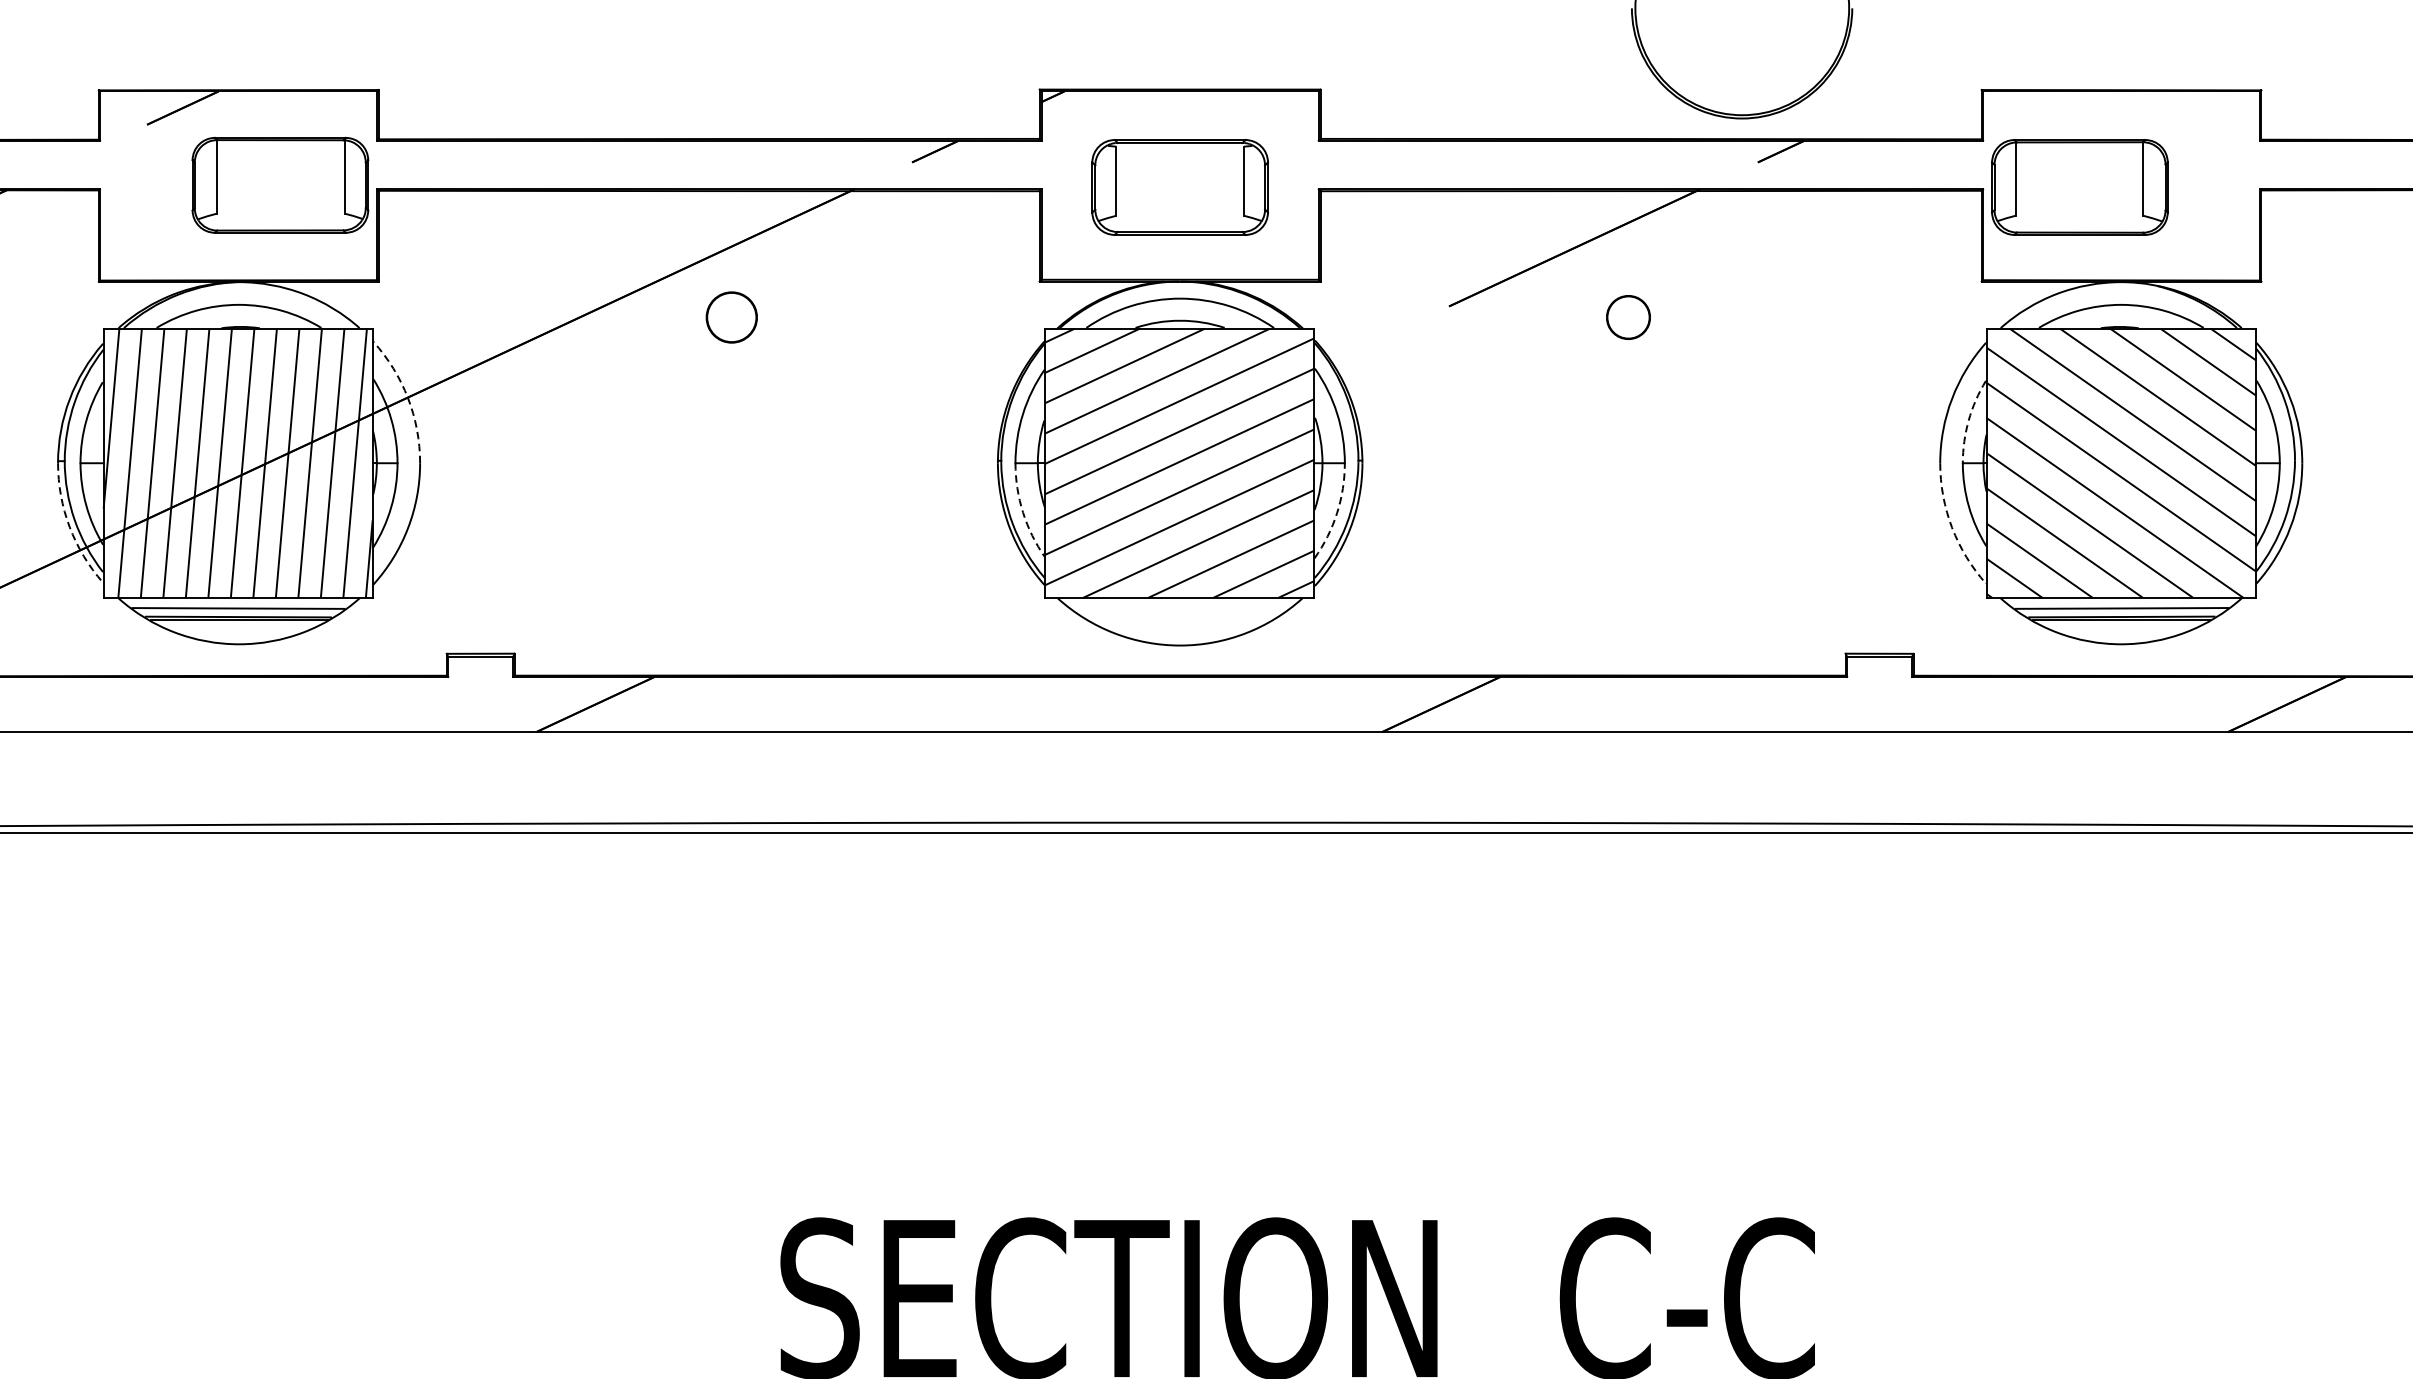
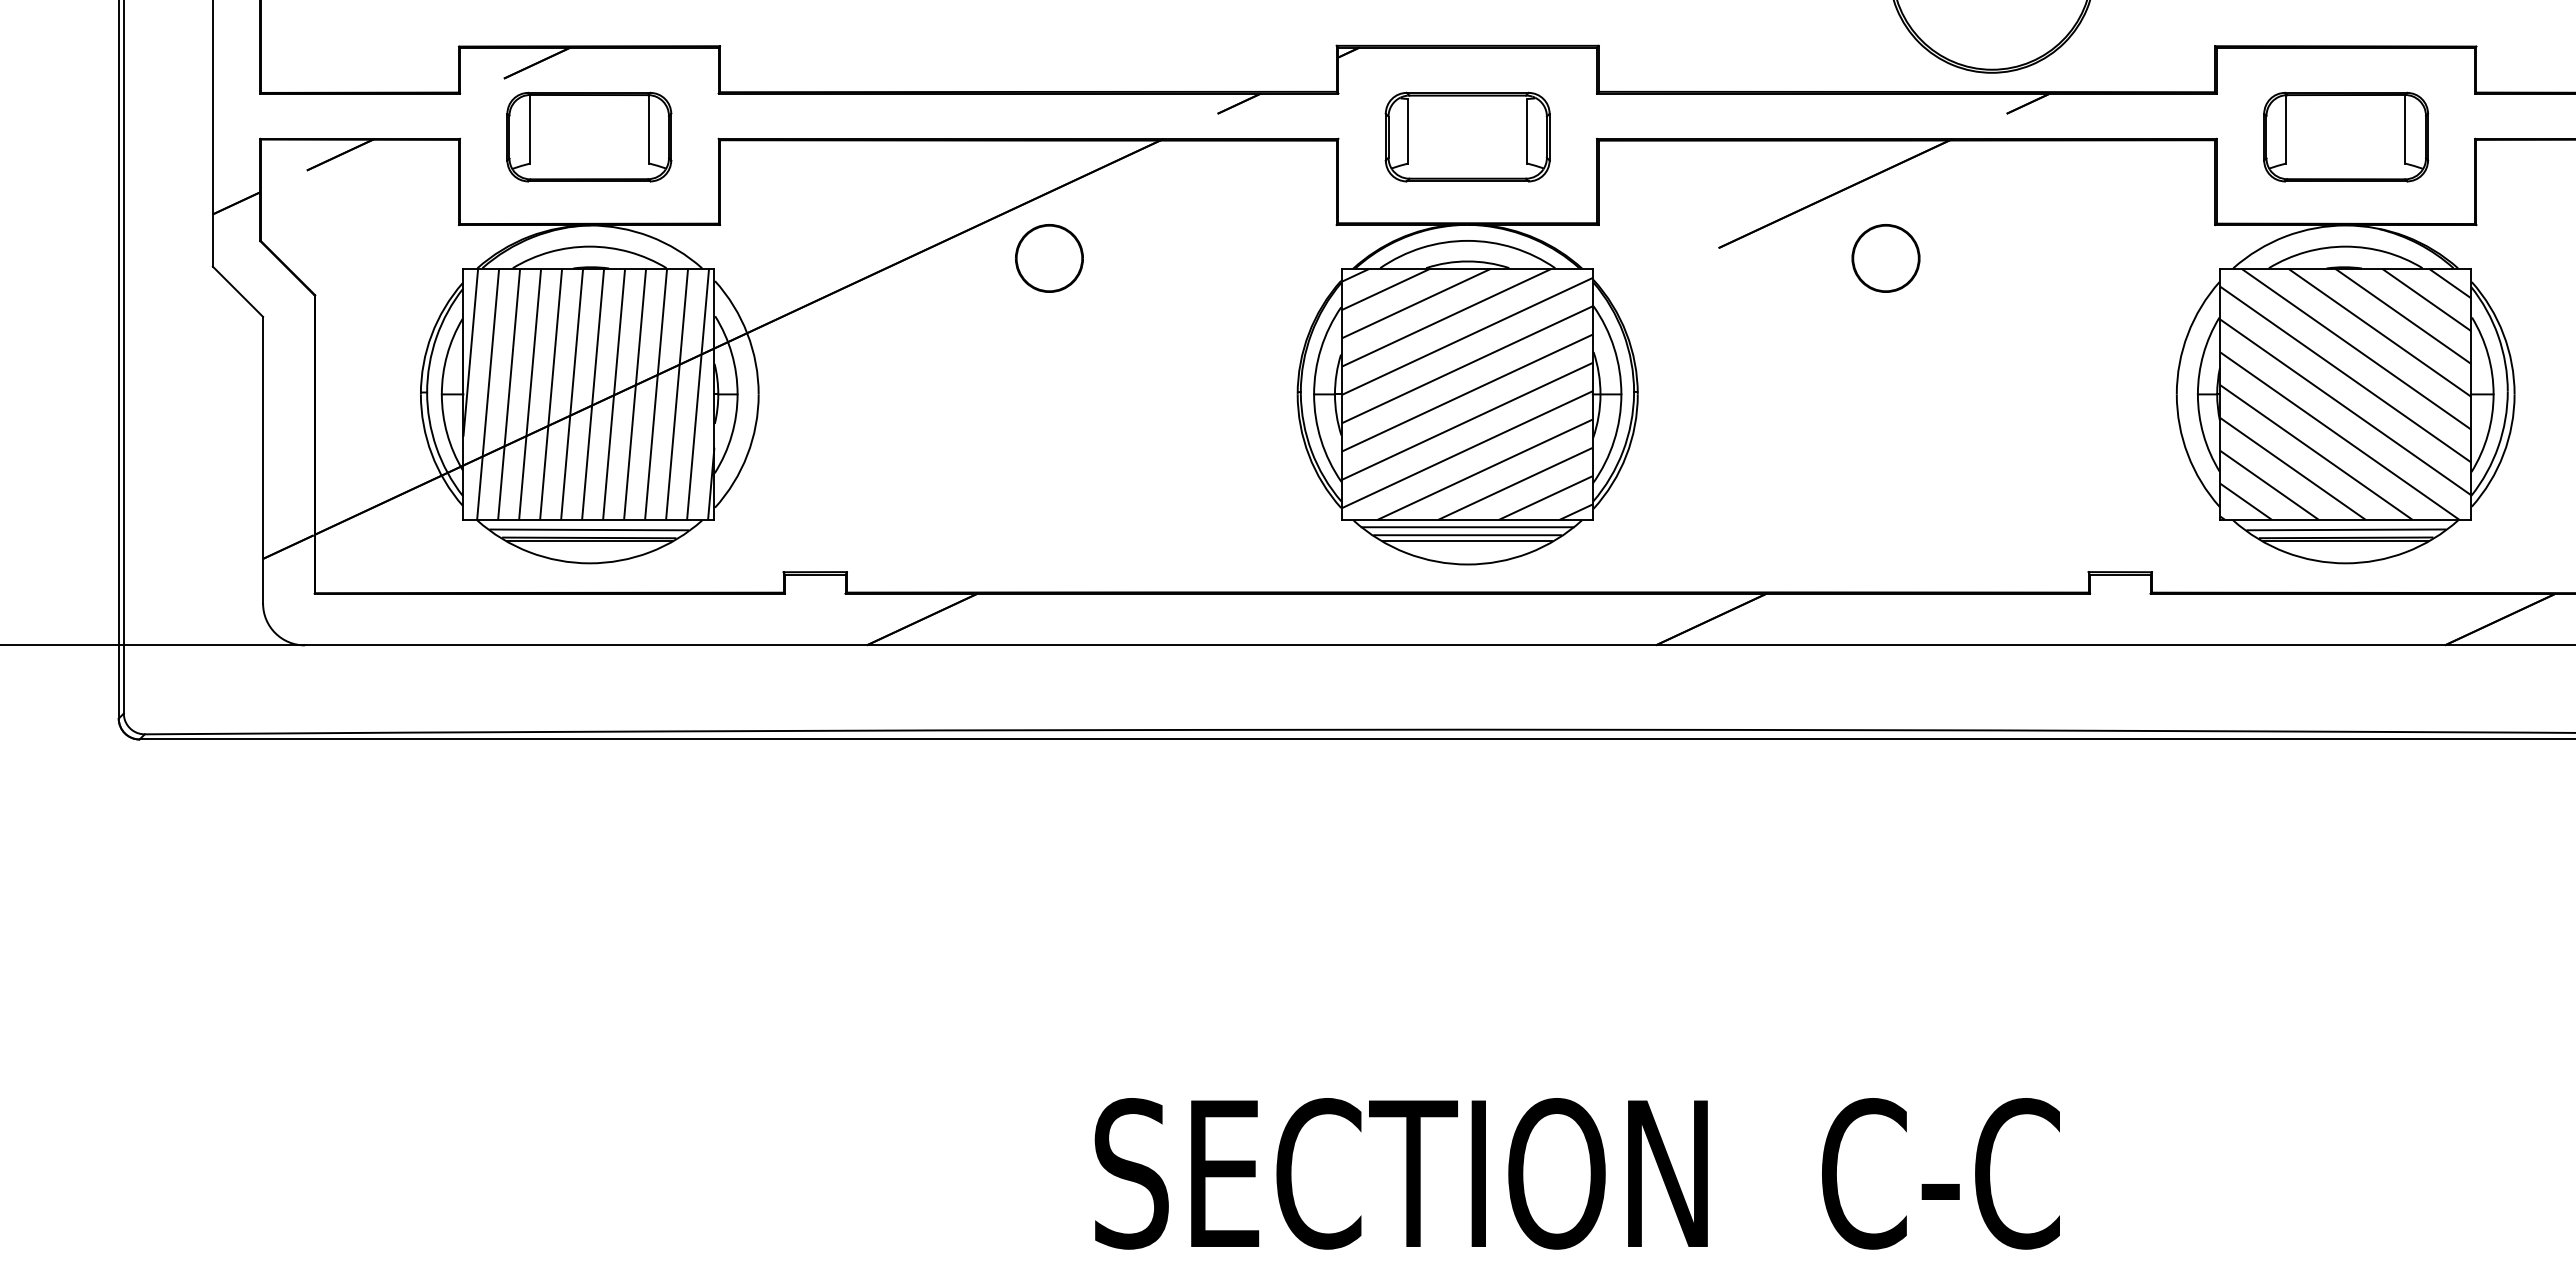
part: (280, 184) -> (589, 136), moved
part: (2080, 186) -> (2346, 136), moved
part: (731, 317) -> (1049, 258), size x1.43
part: (1627, 317) -> (1885, 258), size x1.67
arc: (408, 397) -> (747, 333), dashed -> solid
arc: (1968, 420) -> (2203, 354), dashed -> solid
arc: (1023, 512) -> (1321, 440), dashed -> solid
arc: (1337, 513) -> (1614, 441), dashed -> solid
arc: (69, 526) -> (431, 453), dashed -> solid
arc: (1951, 527) -> (2187, 454), dashed -> solid
line: (1179, 605) -> (1467, 527), added
line: (1179, 614) -> (1467, 535), added
line: (1179, 619) -> (1467, 540), added

